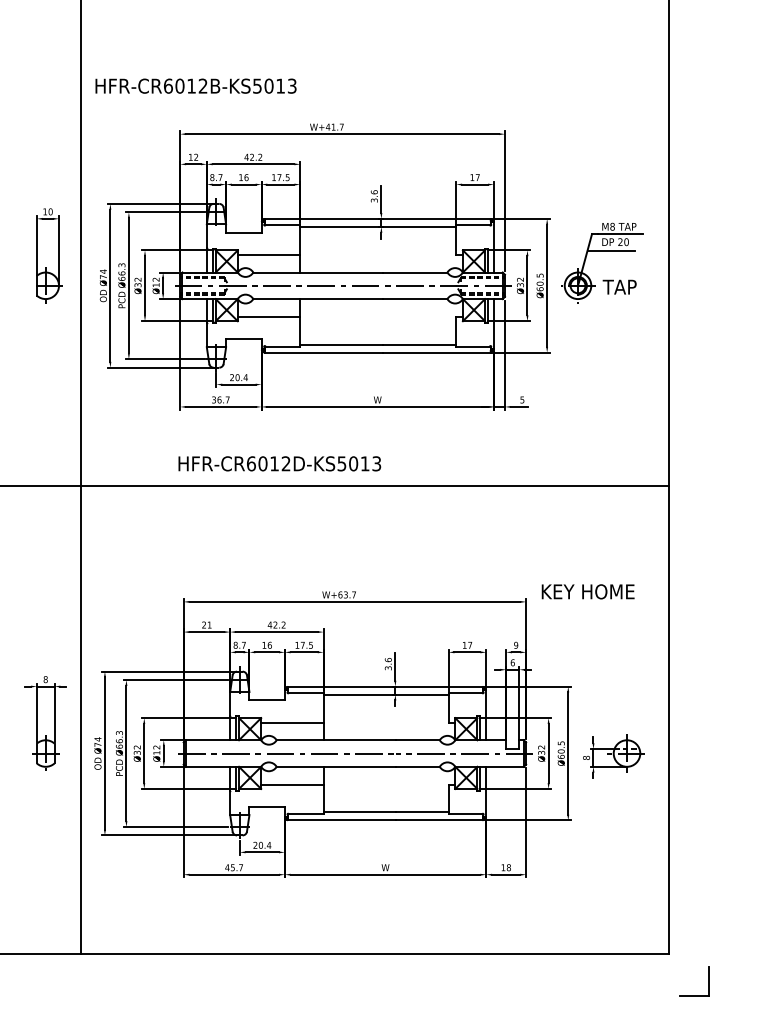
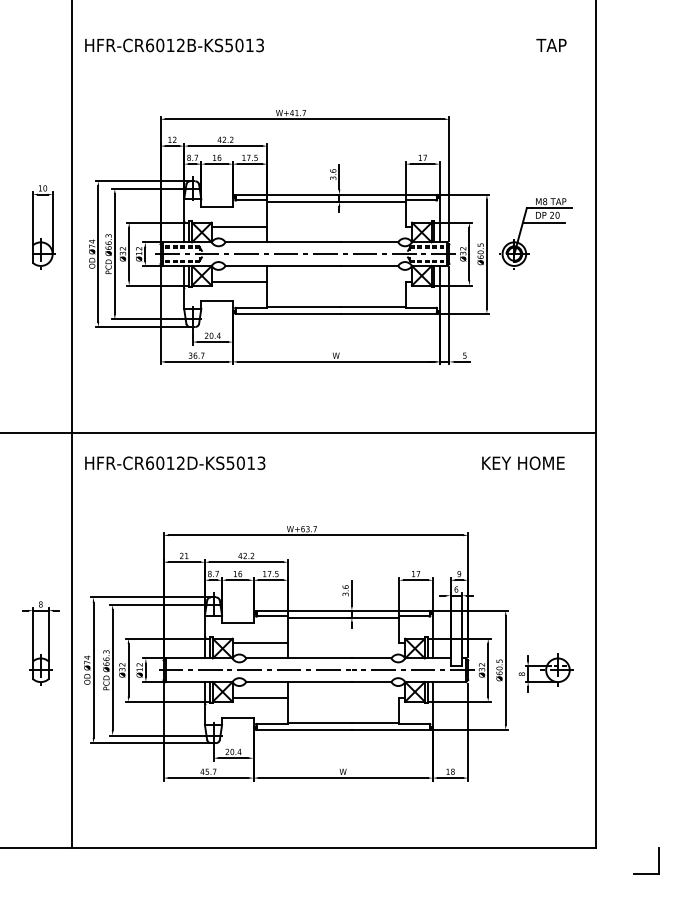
text: (195, 85) -> (174, 44), moved
text: (619, 286) -> (551, 44), moved
text: (279, 463) -> (174, 462), moved
text: (587, 591) -> (522, 462), moved
part: (708, 981) -> (658, 861), moved

